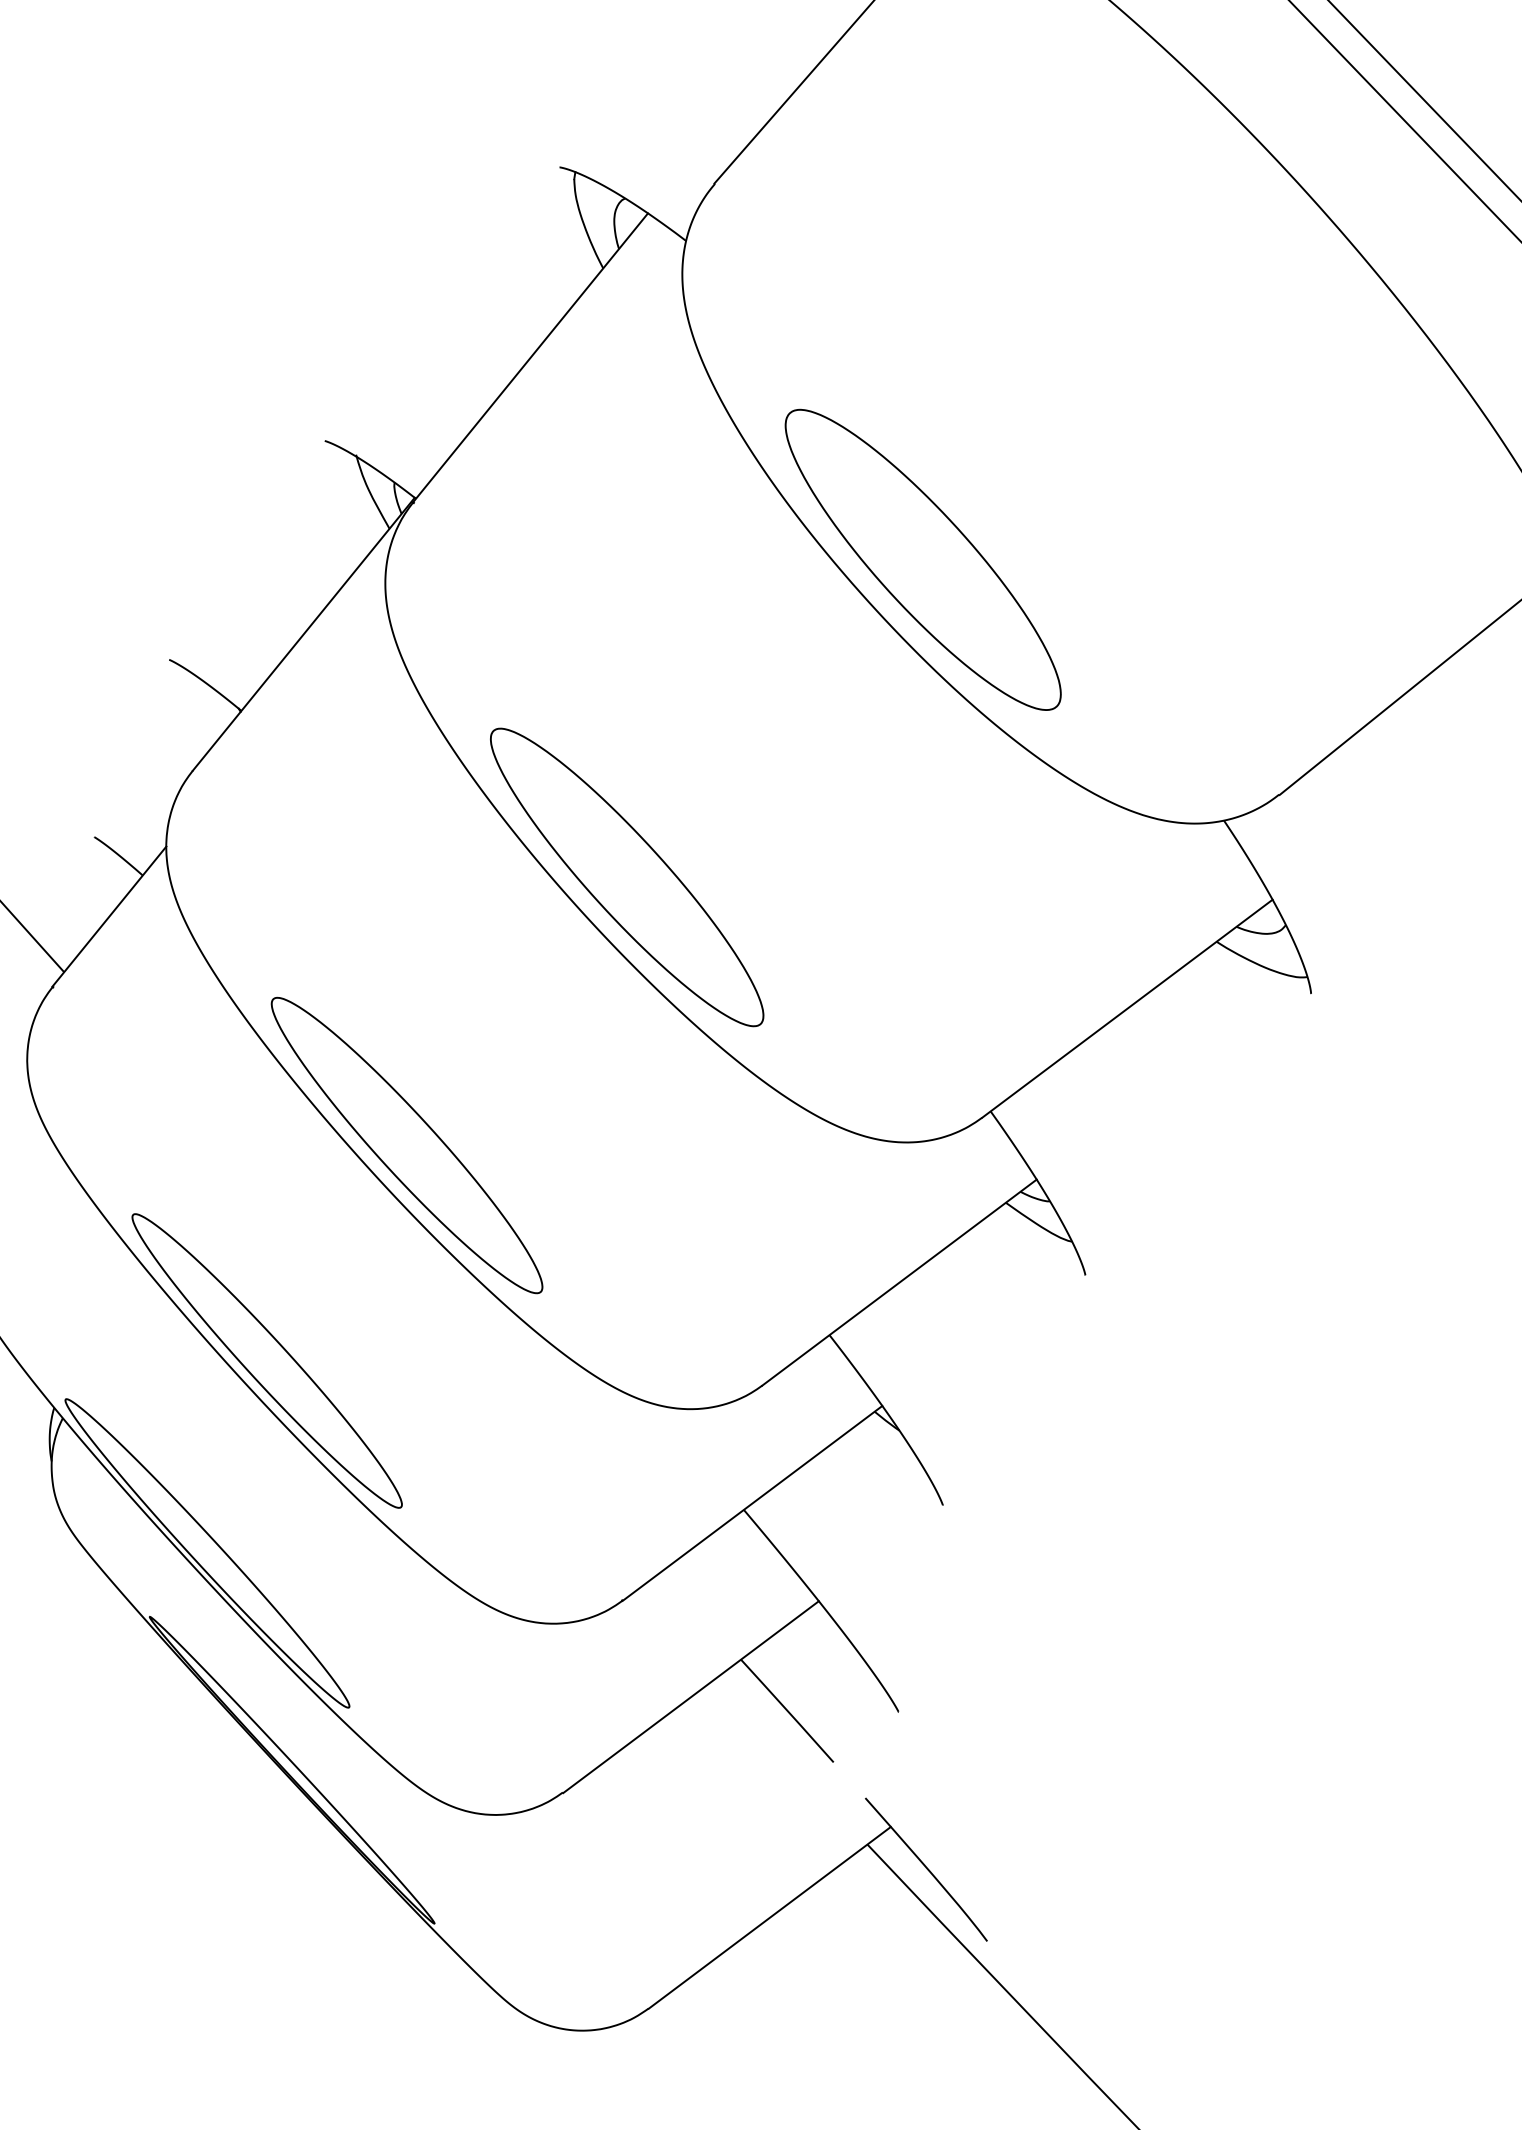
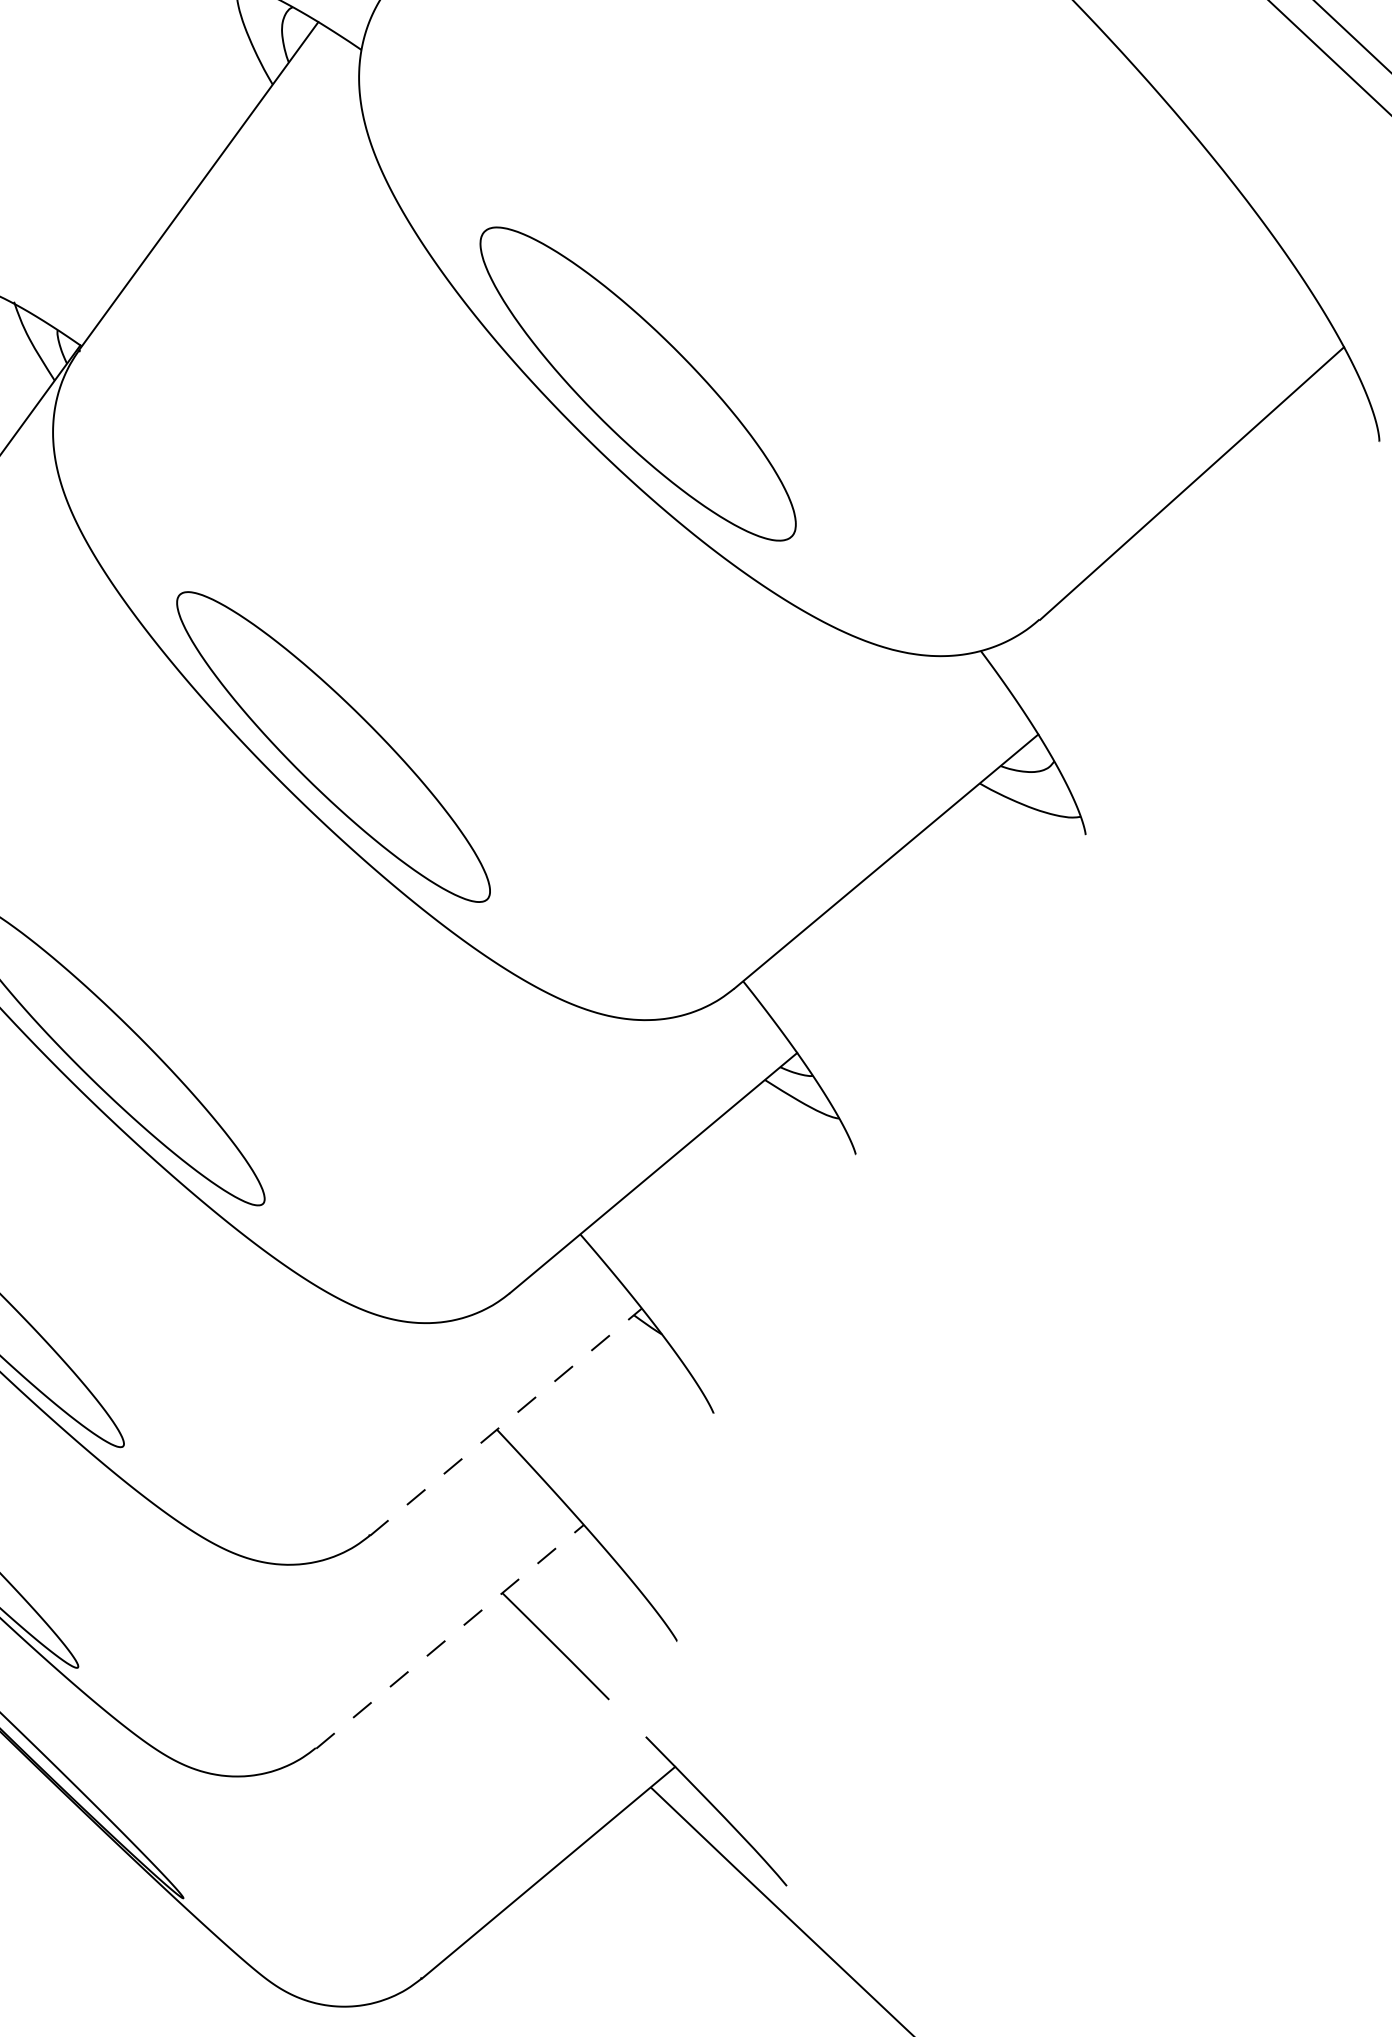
line: (752, 1503) -> (505, 1422), solid -> dashed
line: (691, 1697) -> (450, 1637), solid -> dashed

